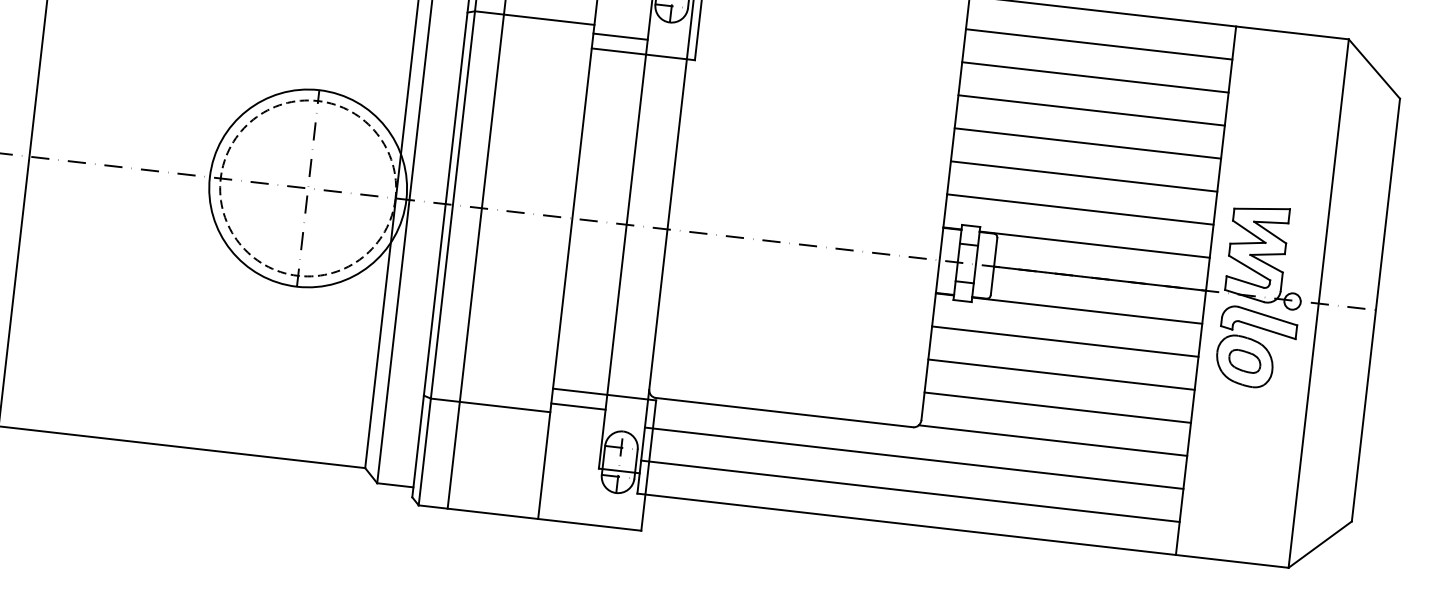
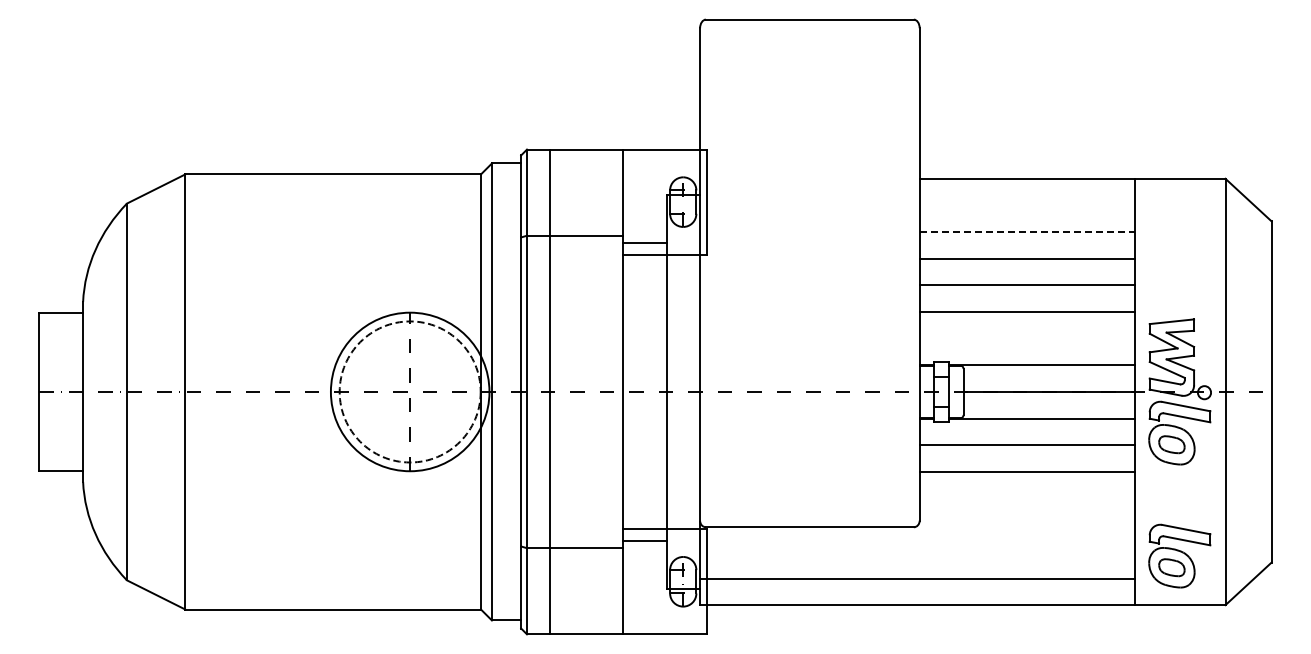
line: (1098, 44) -> (1026, 205), removed
line: (1095, 77) -> (1027, 232), solid -> dashed
line: (1079, 209) -> (1026, 338), removed
line: (1057, 407) -> (1026, 498), removed
line: (1053, 440) -> (1026, 525), removed
line: (914, 457) -> (917, 551), removed
part: (1238, 499) -> (1179, 555), added

